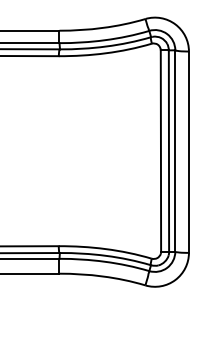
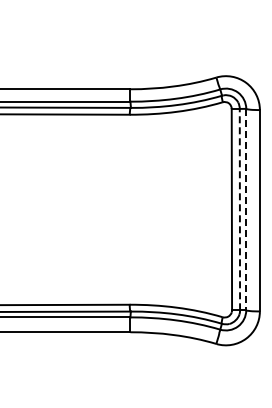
line: (168, 150) -> (239, 209), solid -> dashed
line: (175, 150) -> (246, 209), solid -> dashed

